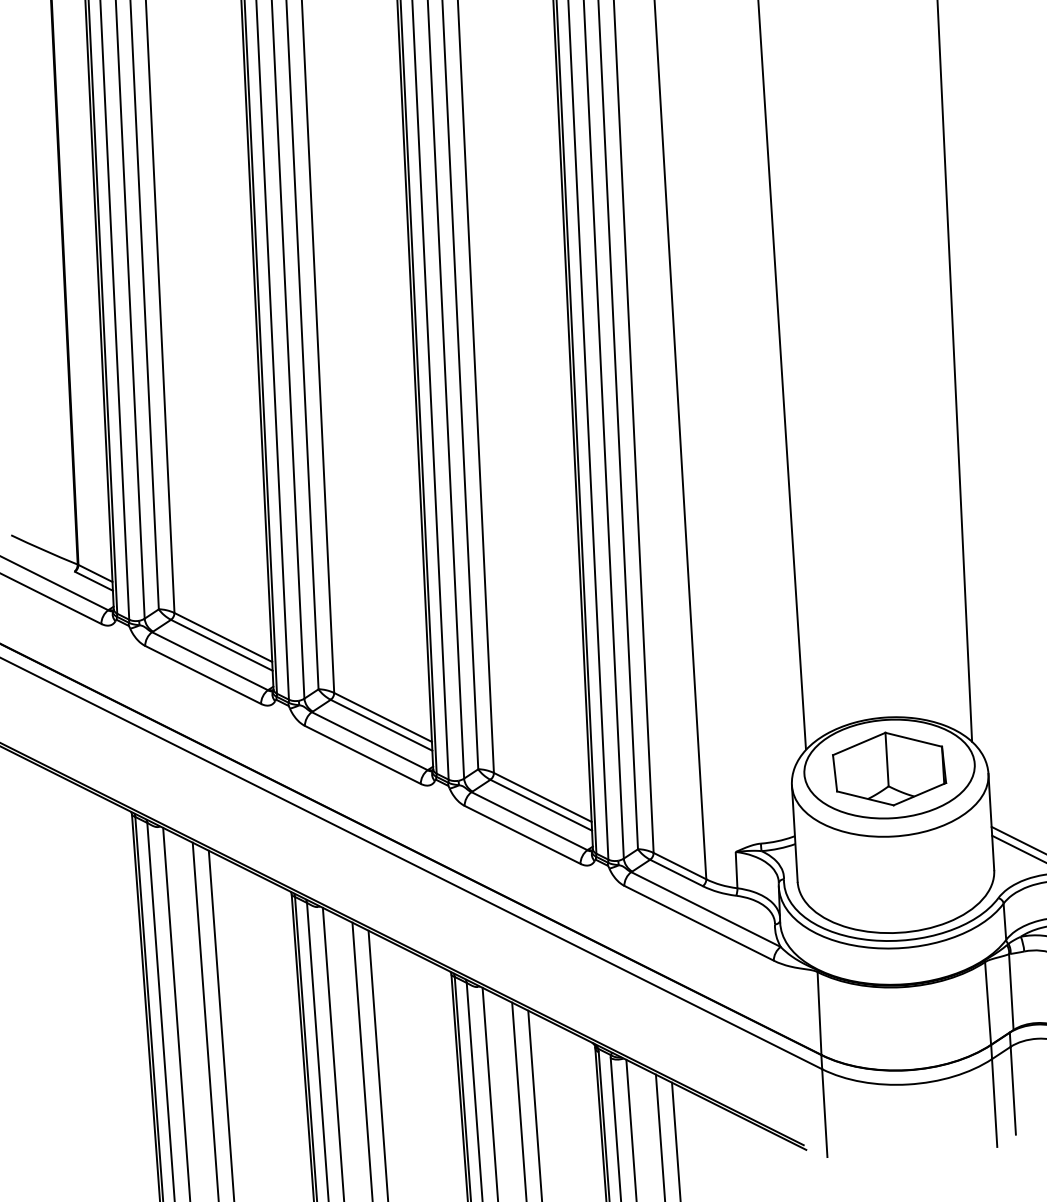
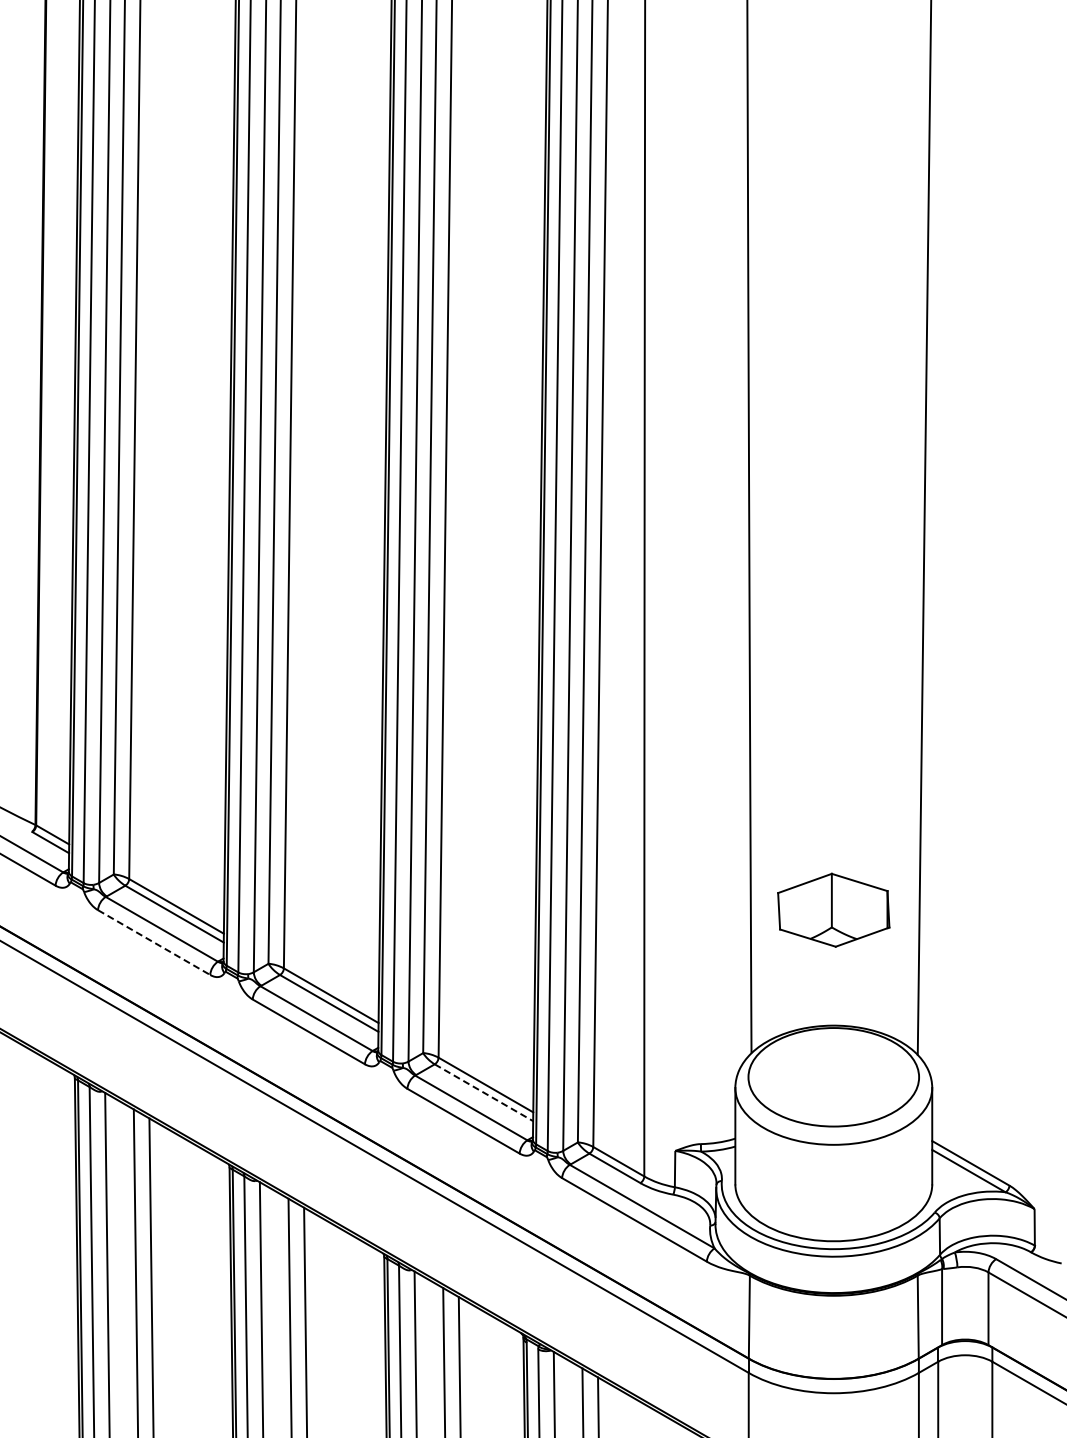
line: (203, 674) -> (154, 942), solid -> dashed
part: (889, 768) -> (833, 909), moved
line: (540, 805) -> (483, 1092), solid -> dashed

